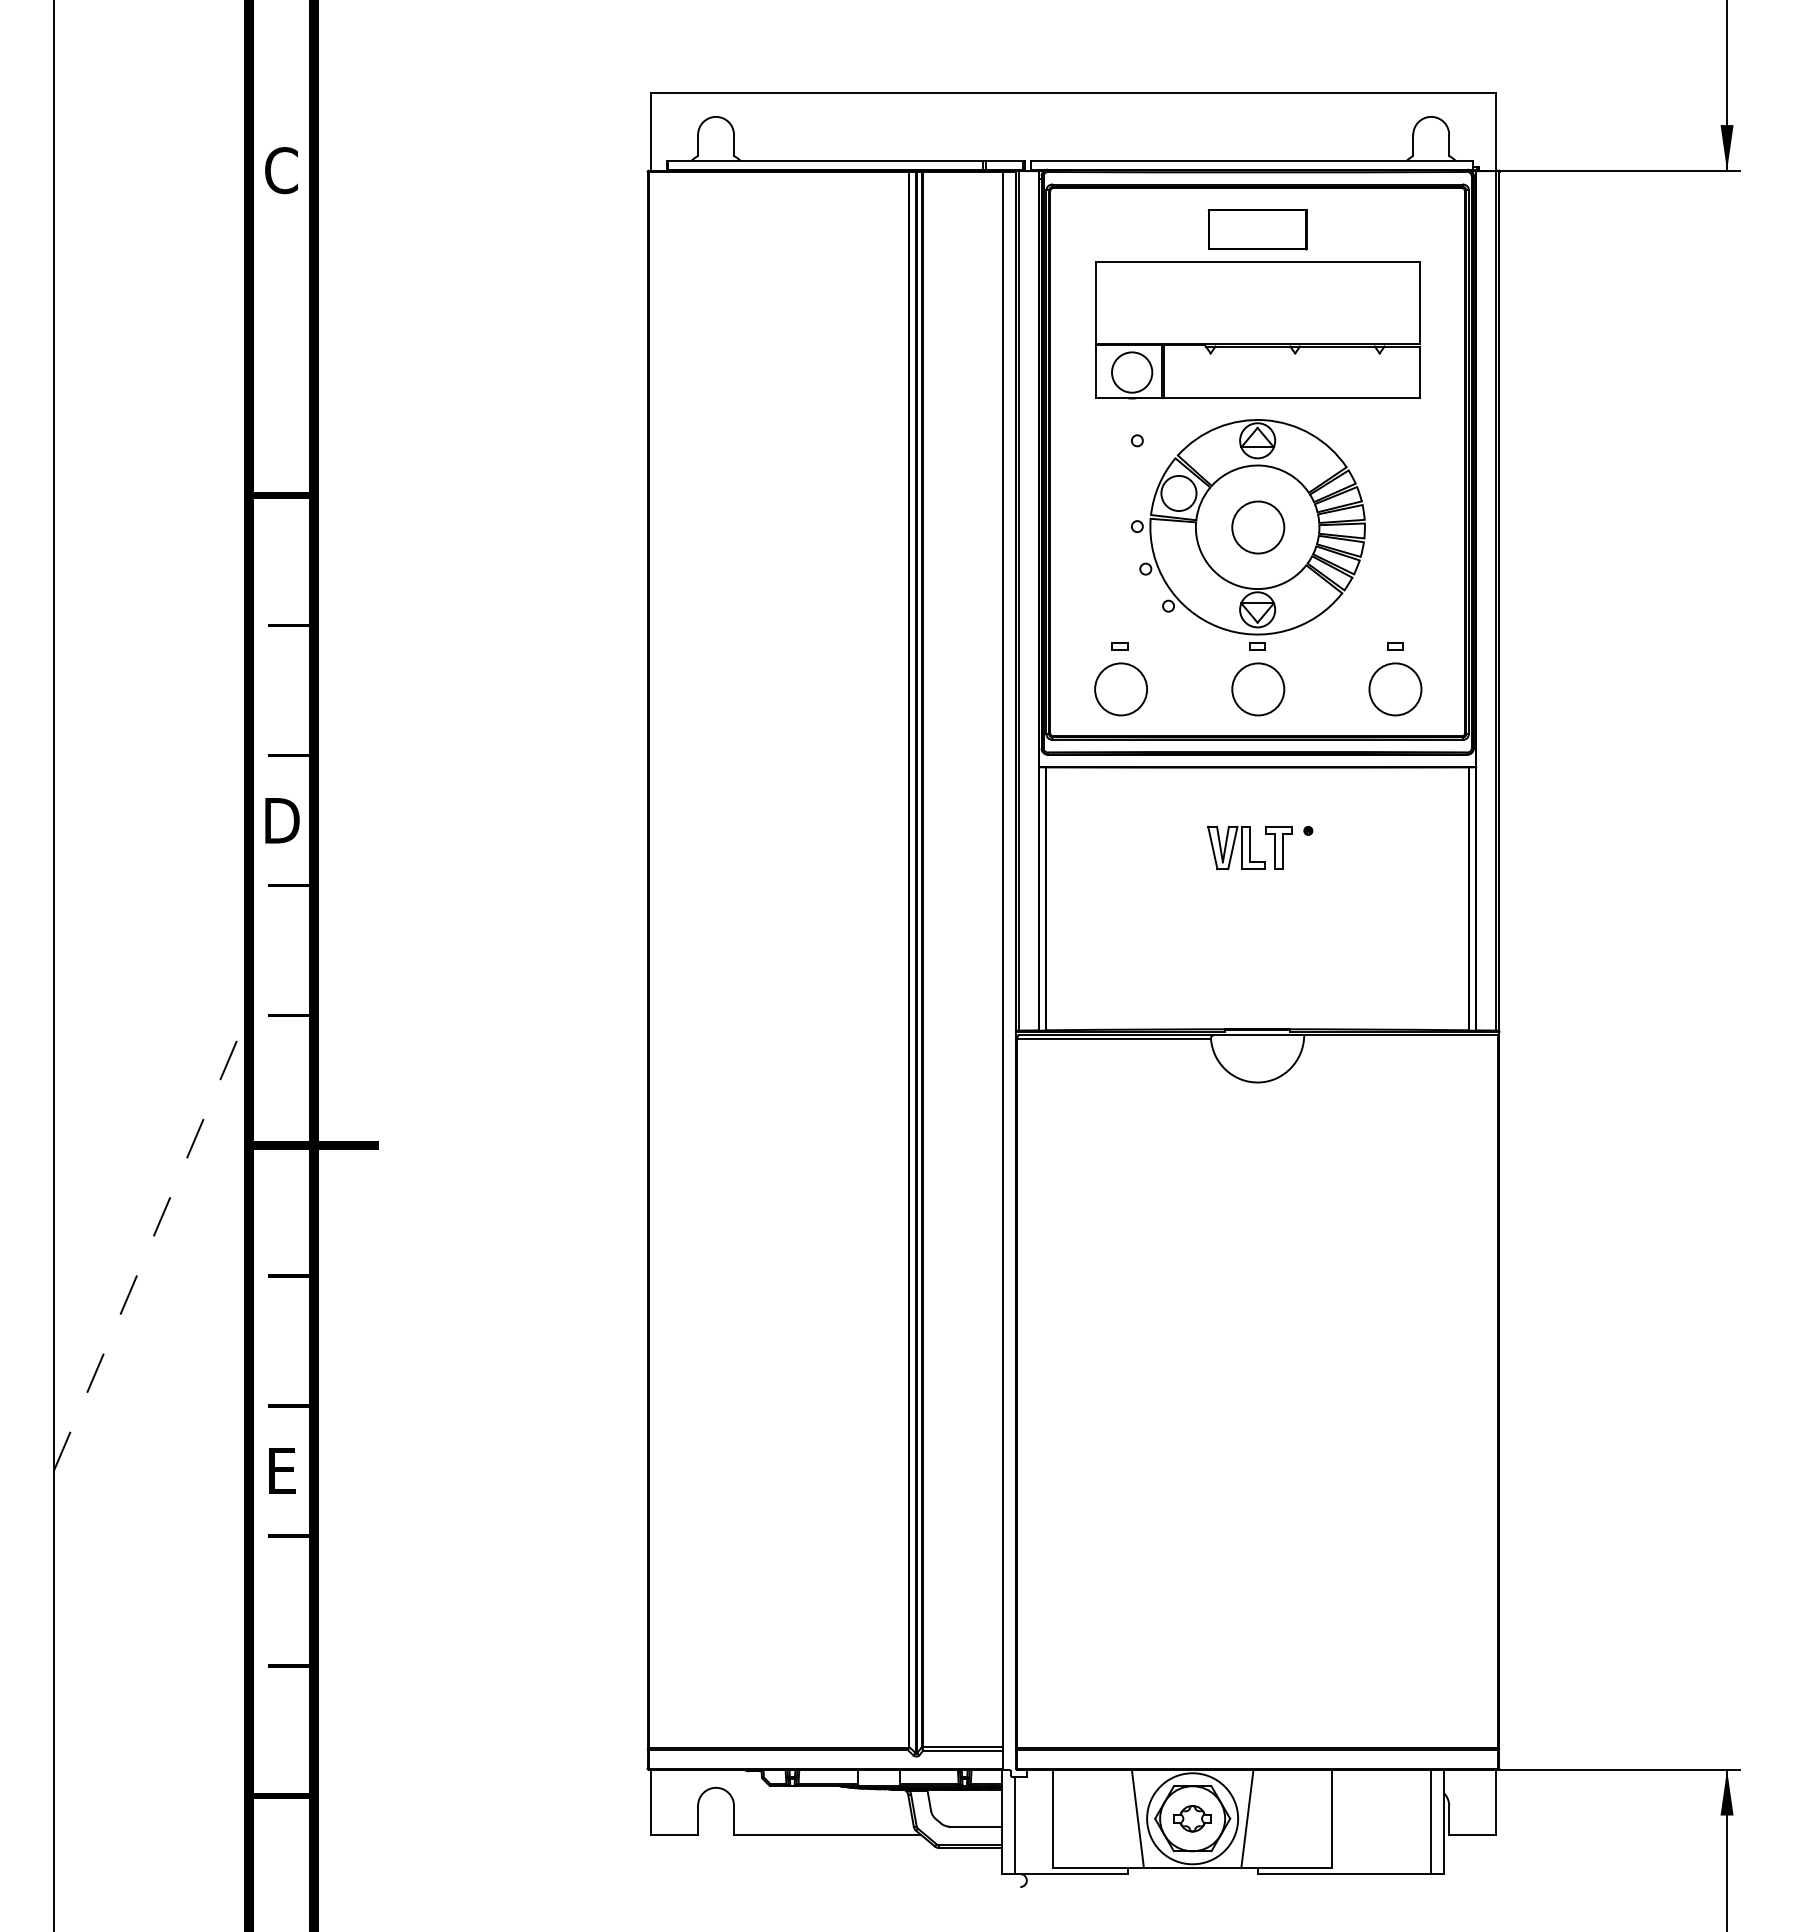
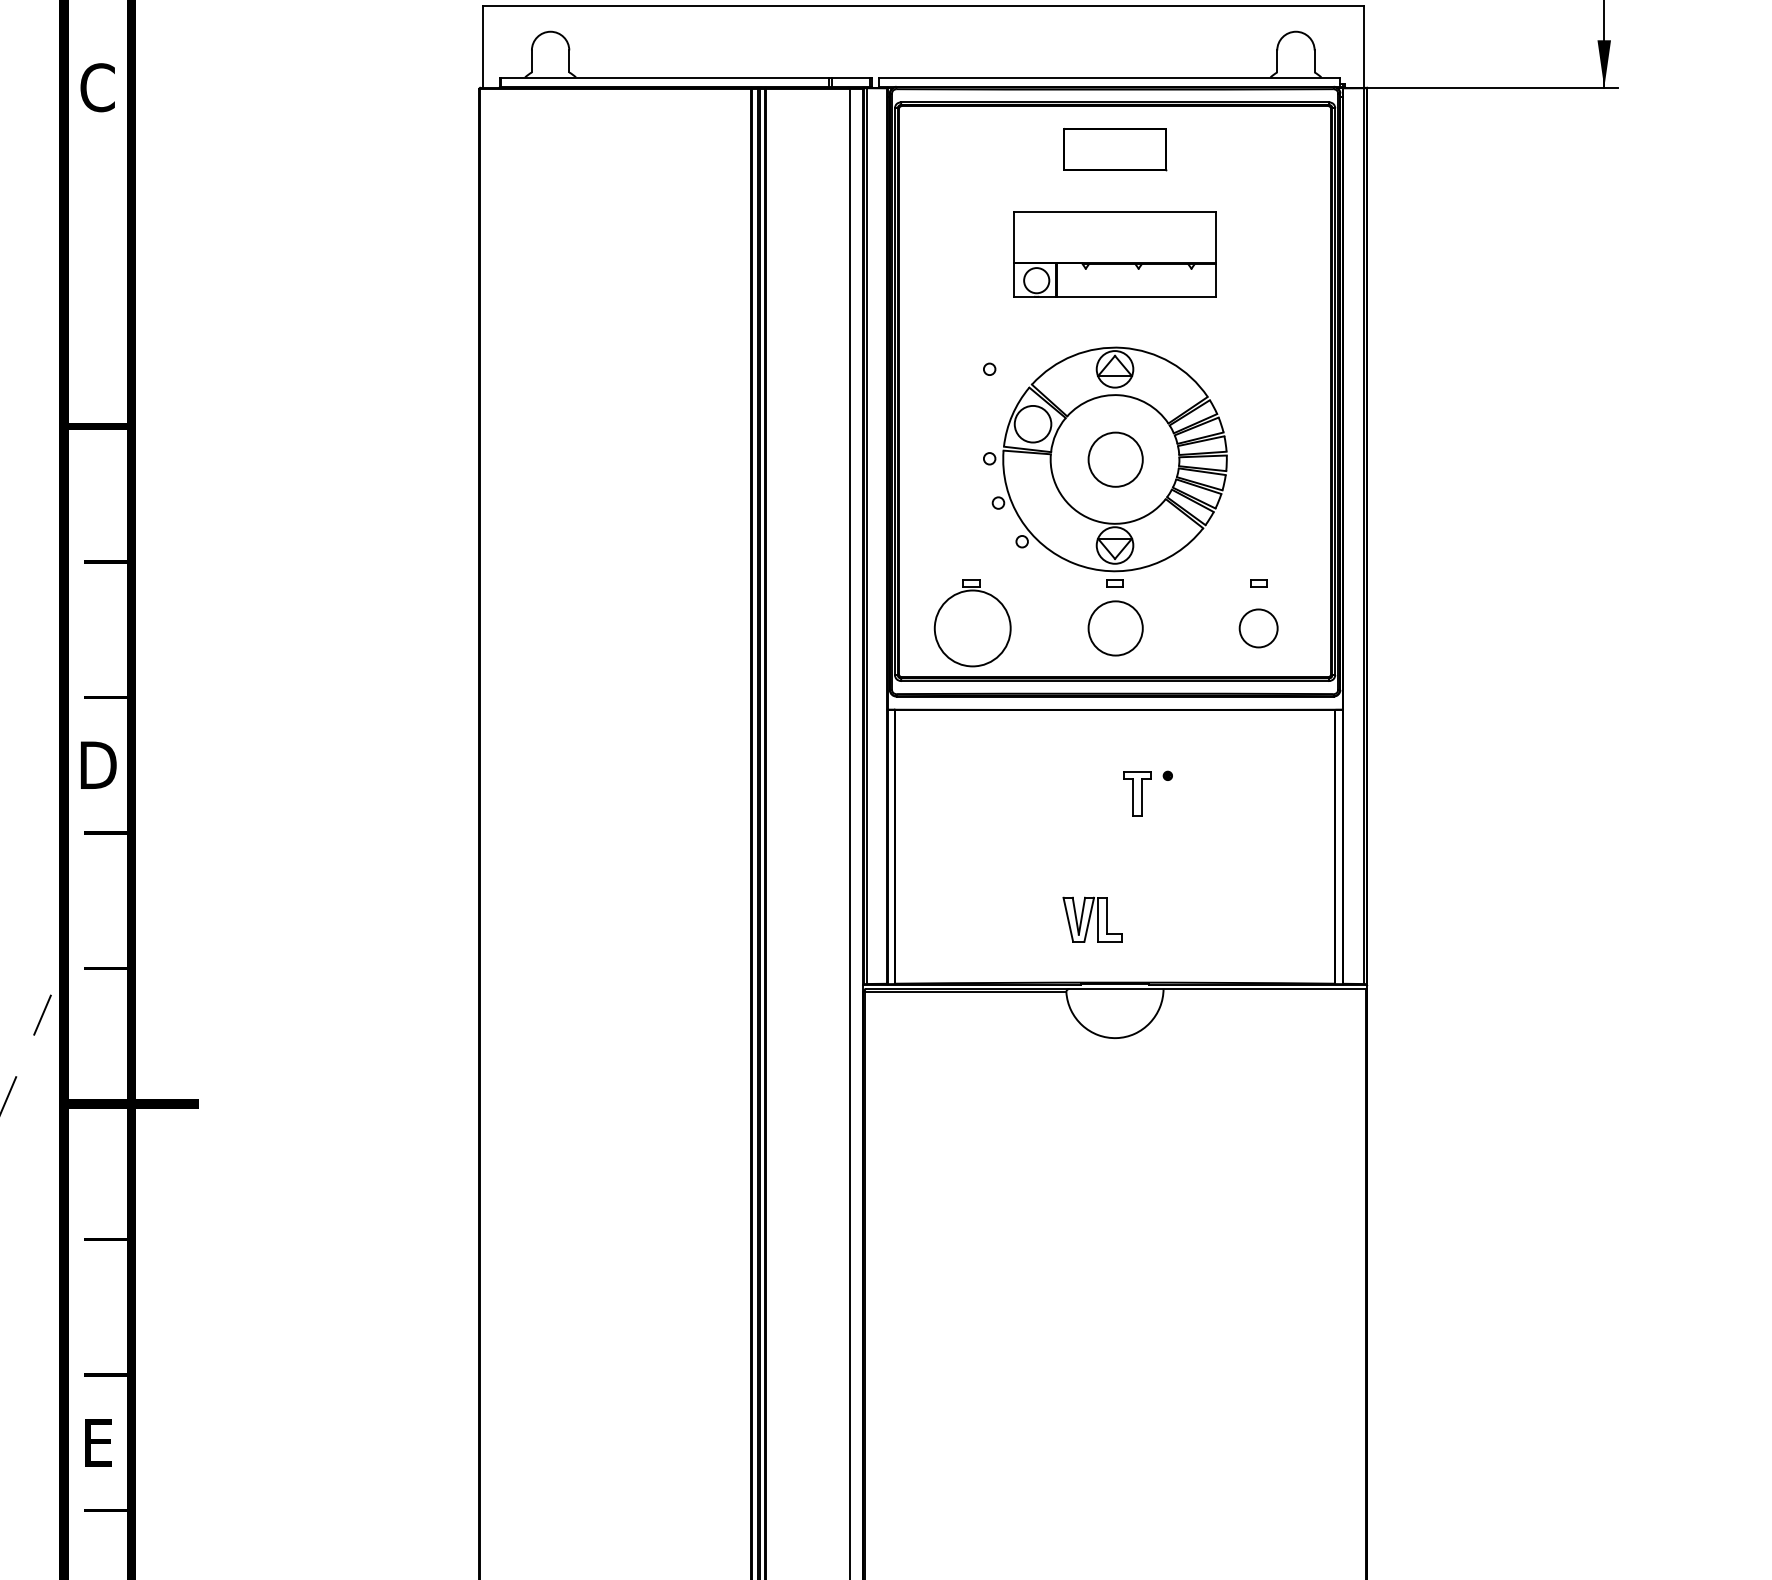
part: (1257, 330) -> (1114, 254), size x0.6
circle: (1121, 689) -> (973, 628), size x1.4
circle: (1395, 689) -> (1258, 628), size x0.7
part: (1236, 847) -> (1093, 919), moved

